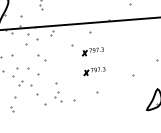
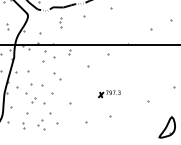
part: (93, 52) -> (109, 74), removed
part: (57, 96) -> (41, 124), moved

